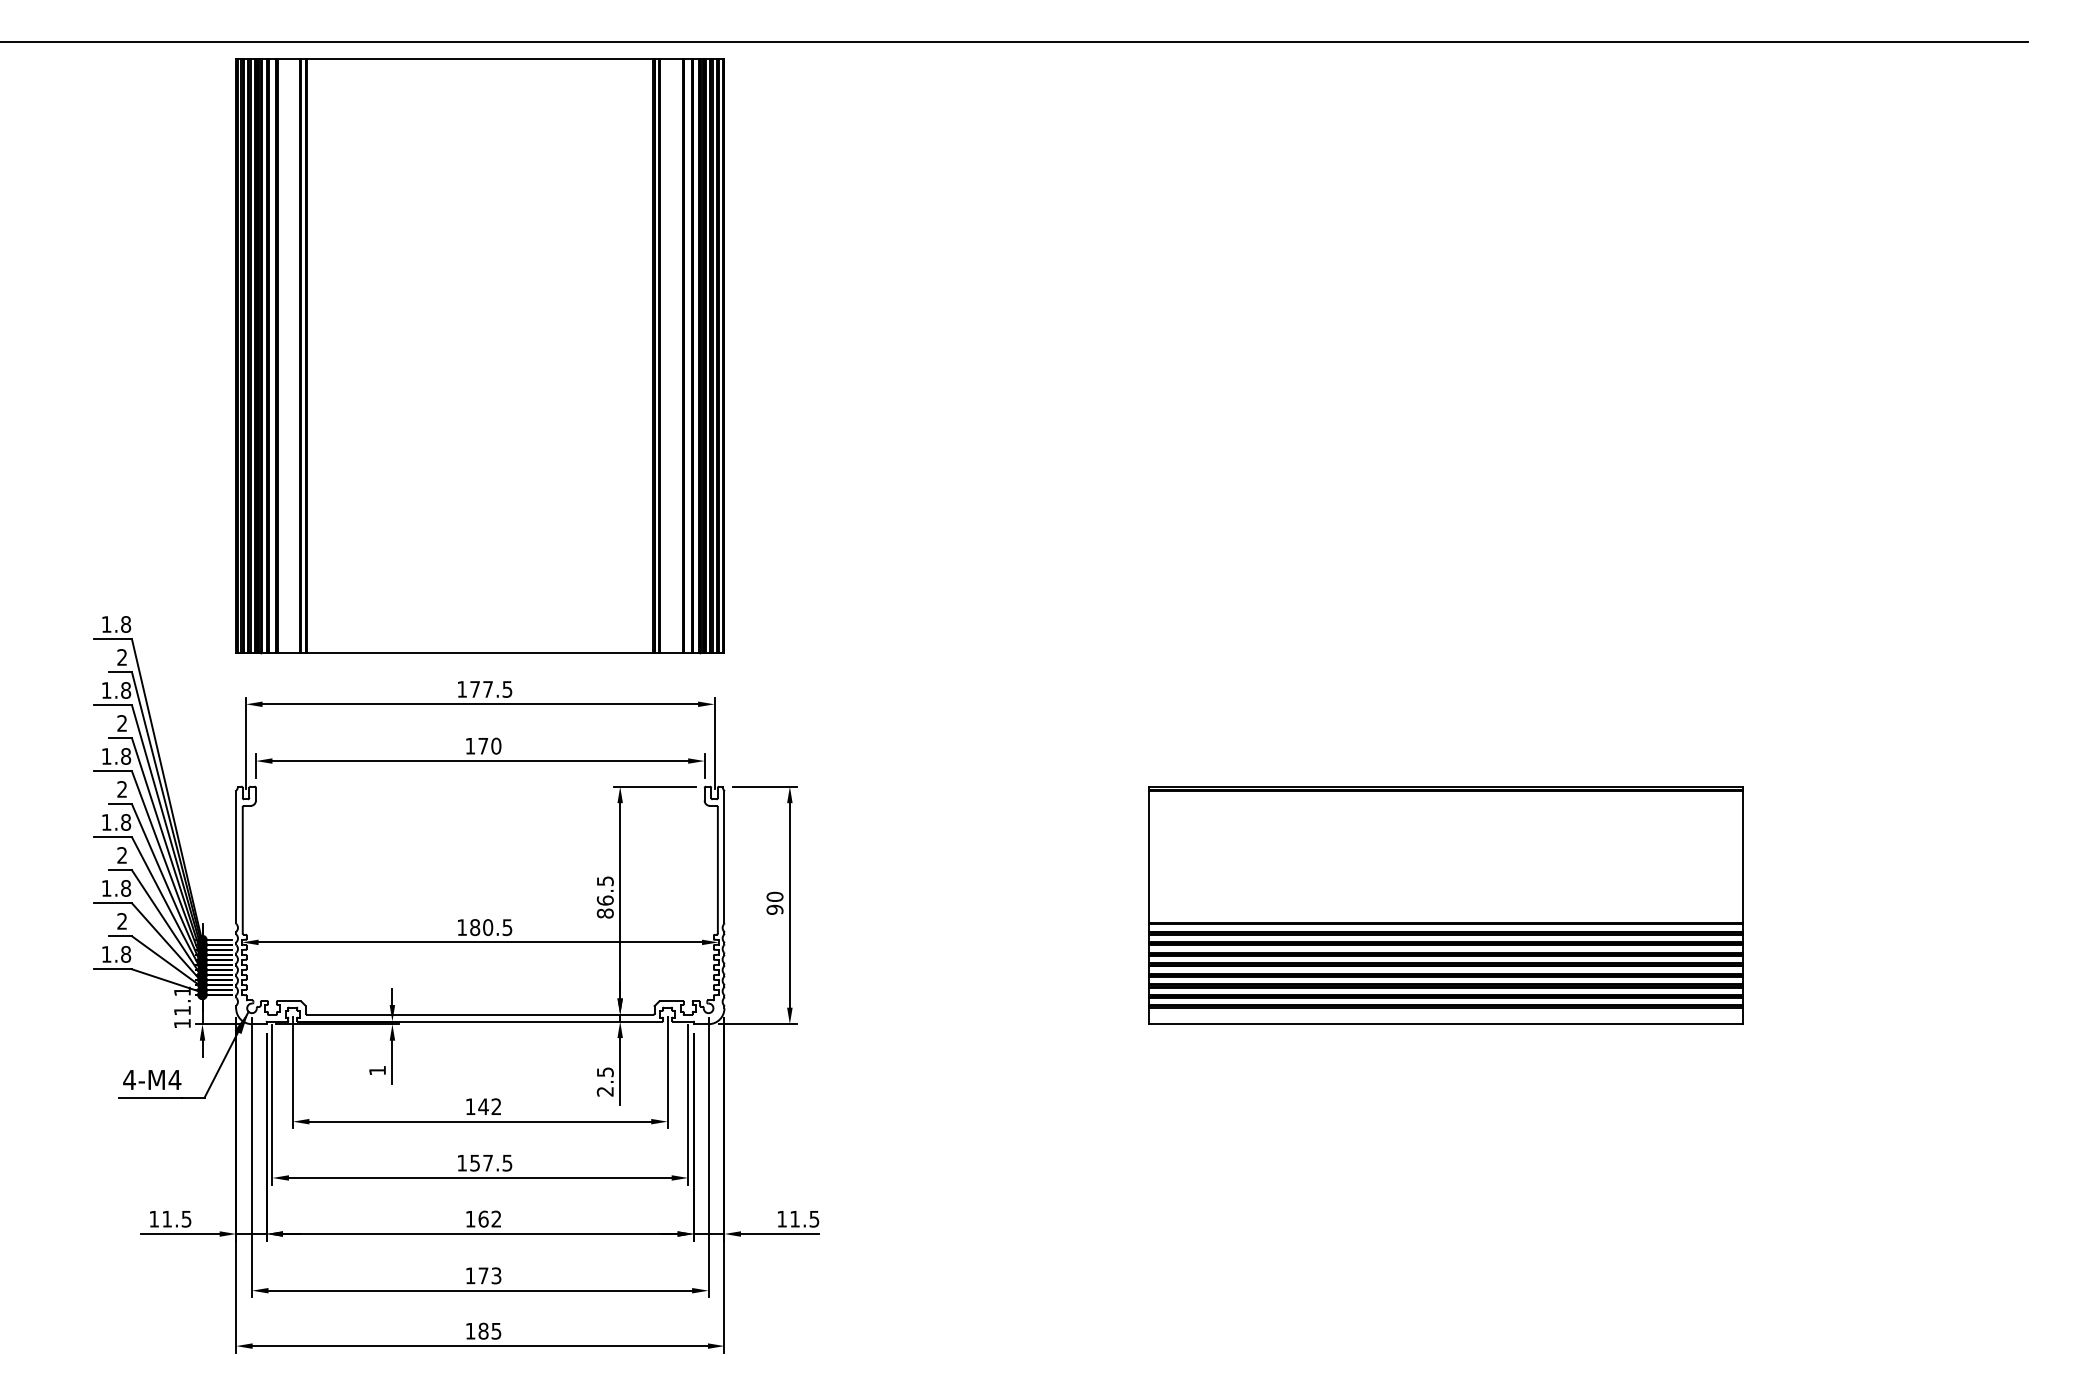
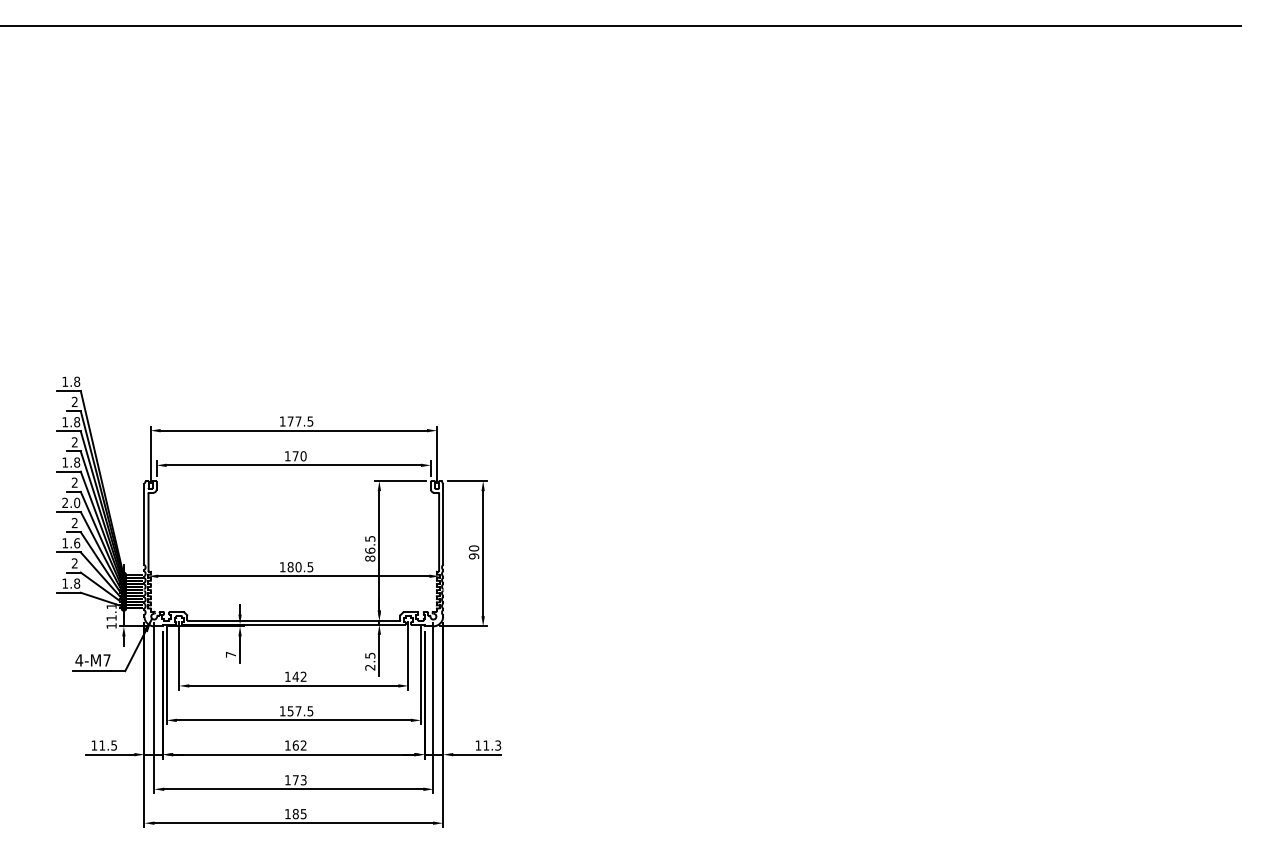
part: (479, 355) -> (293, 217), removed
text: (116, 821) -> (71, 502), 1.8 -> 2.0
text: (126, 888) -> (77, 543), 1.8 -> 1.6
part: (1446, 905) -> (884, 553), removed
text: (376, 1070) -> (230, 654), 1 -> 7
text: (174, 1080) -> (106, 660), 4-M4 -> 4-M7
text: (813, 1217) -> (497, 744), 11.5 -> 11.3

